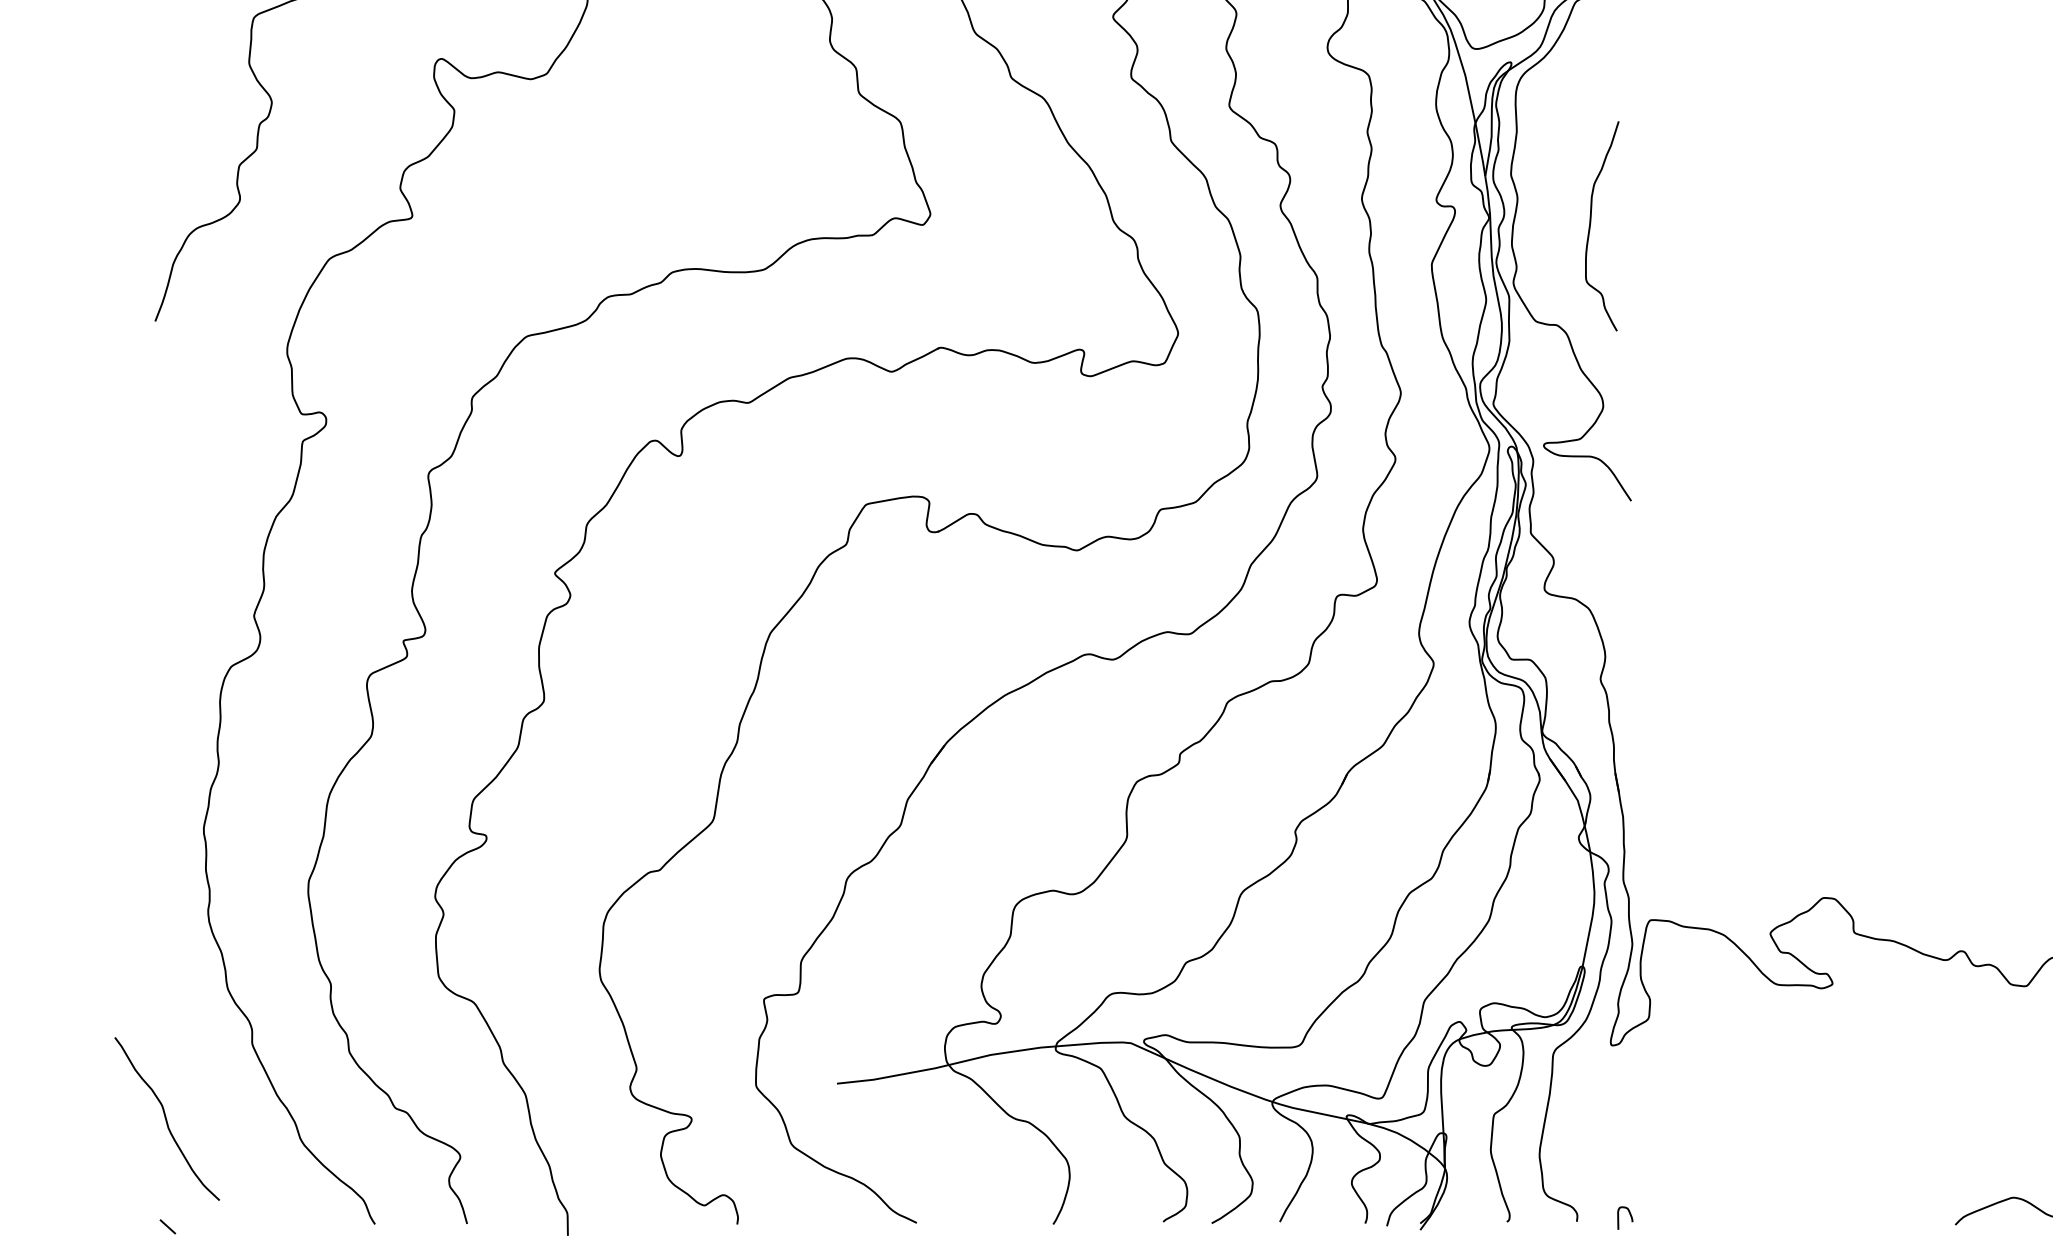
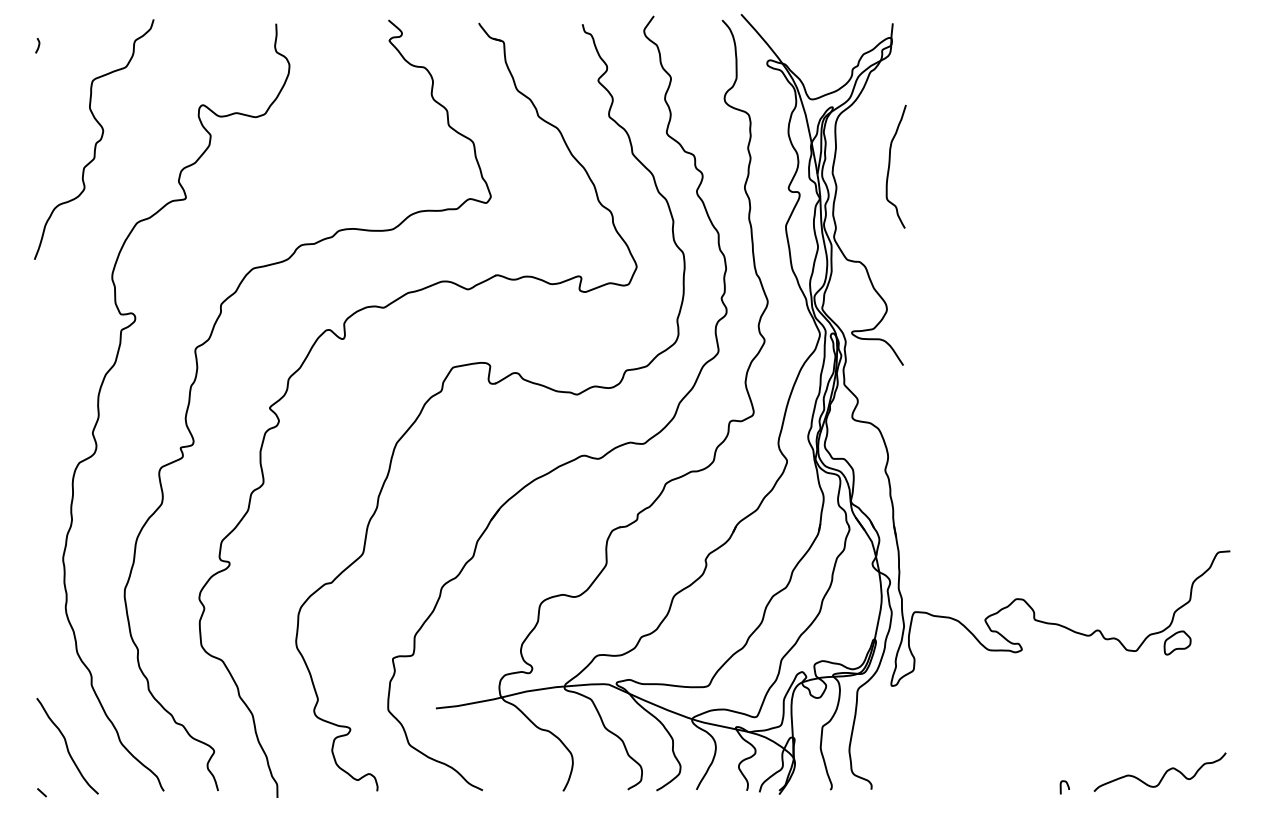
curve: (1592, 224) -> (890, 165), moved
curve: (166, 1119) -> (67, 746), moved
curve: (1619, 1217) -> (1061, 787), moved

